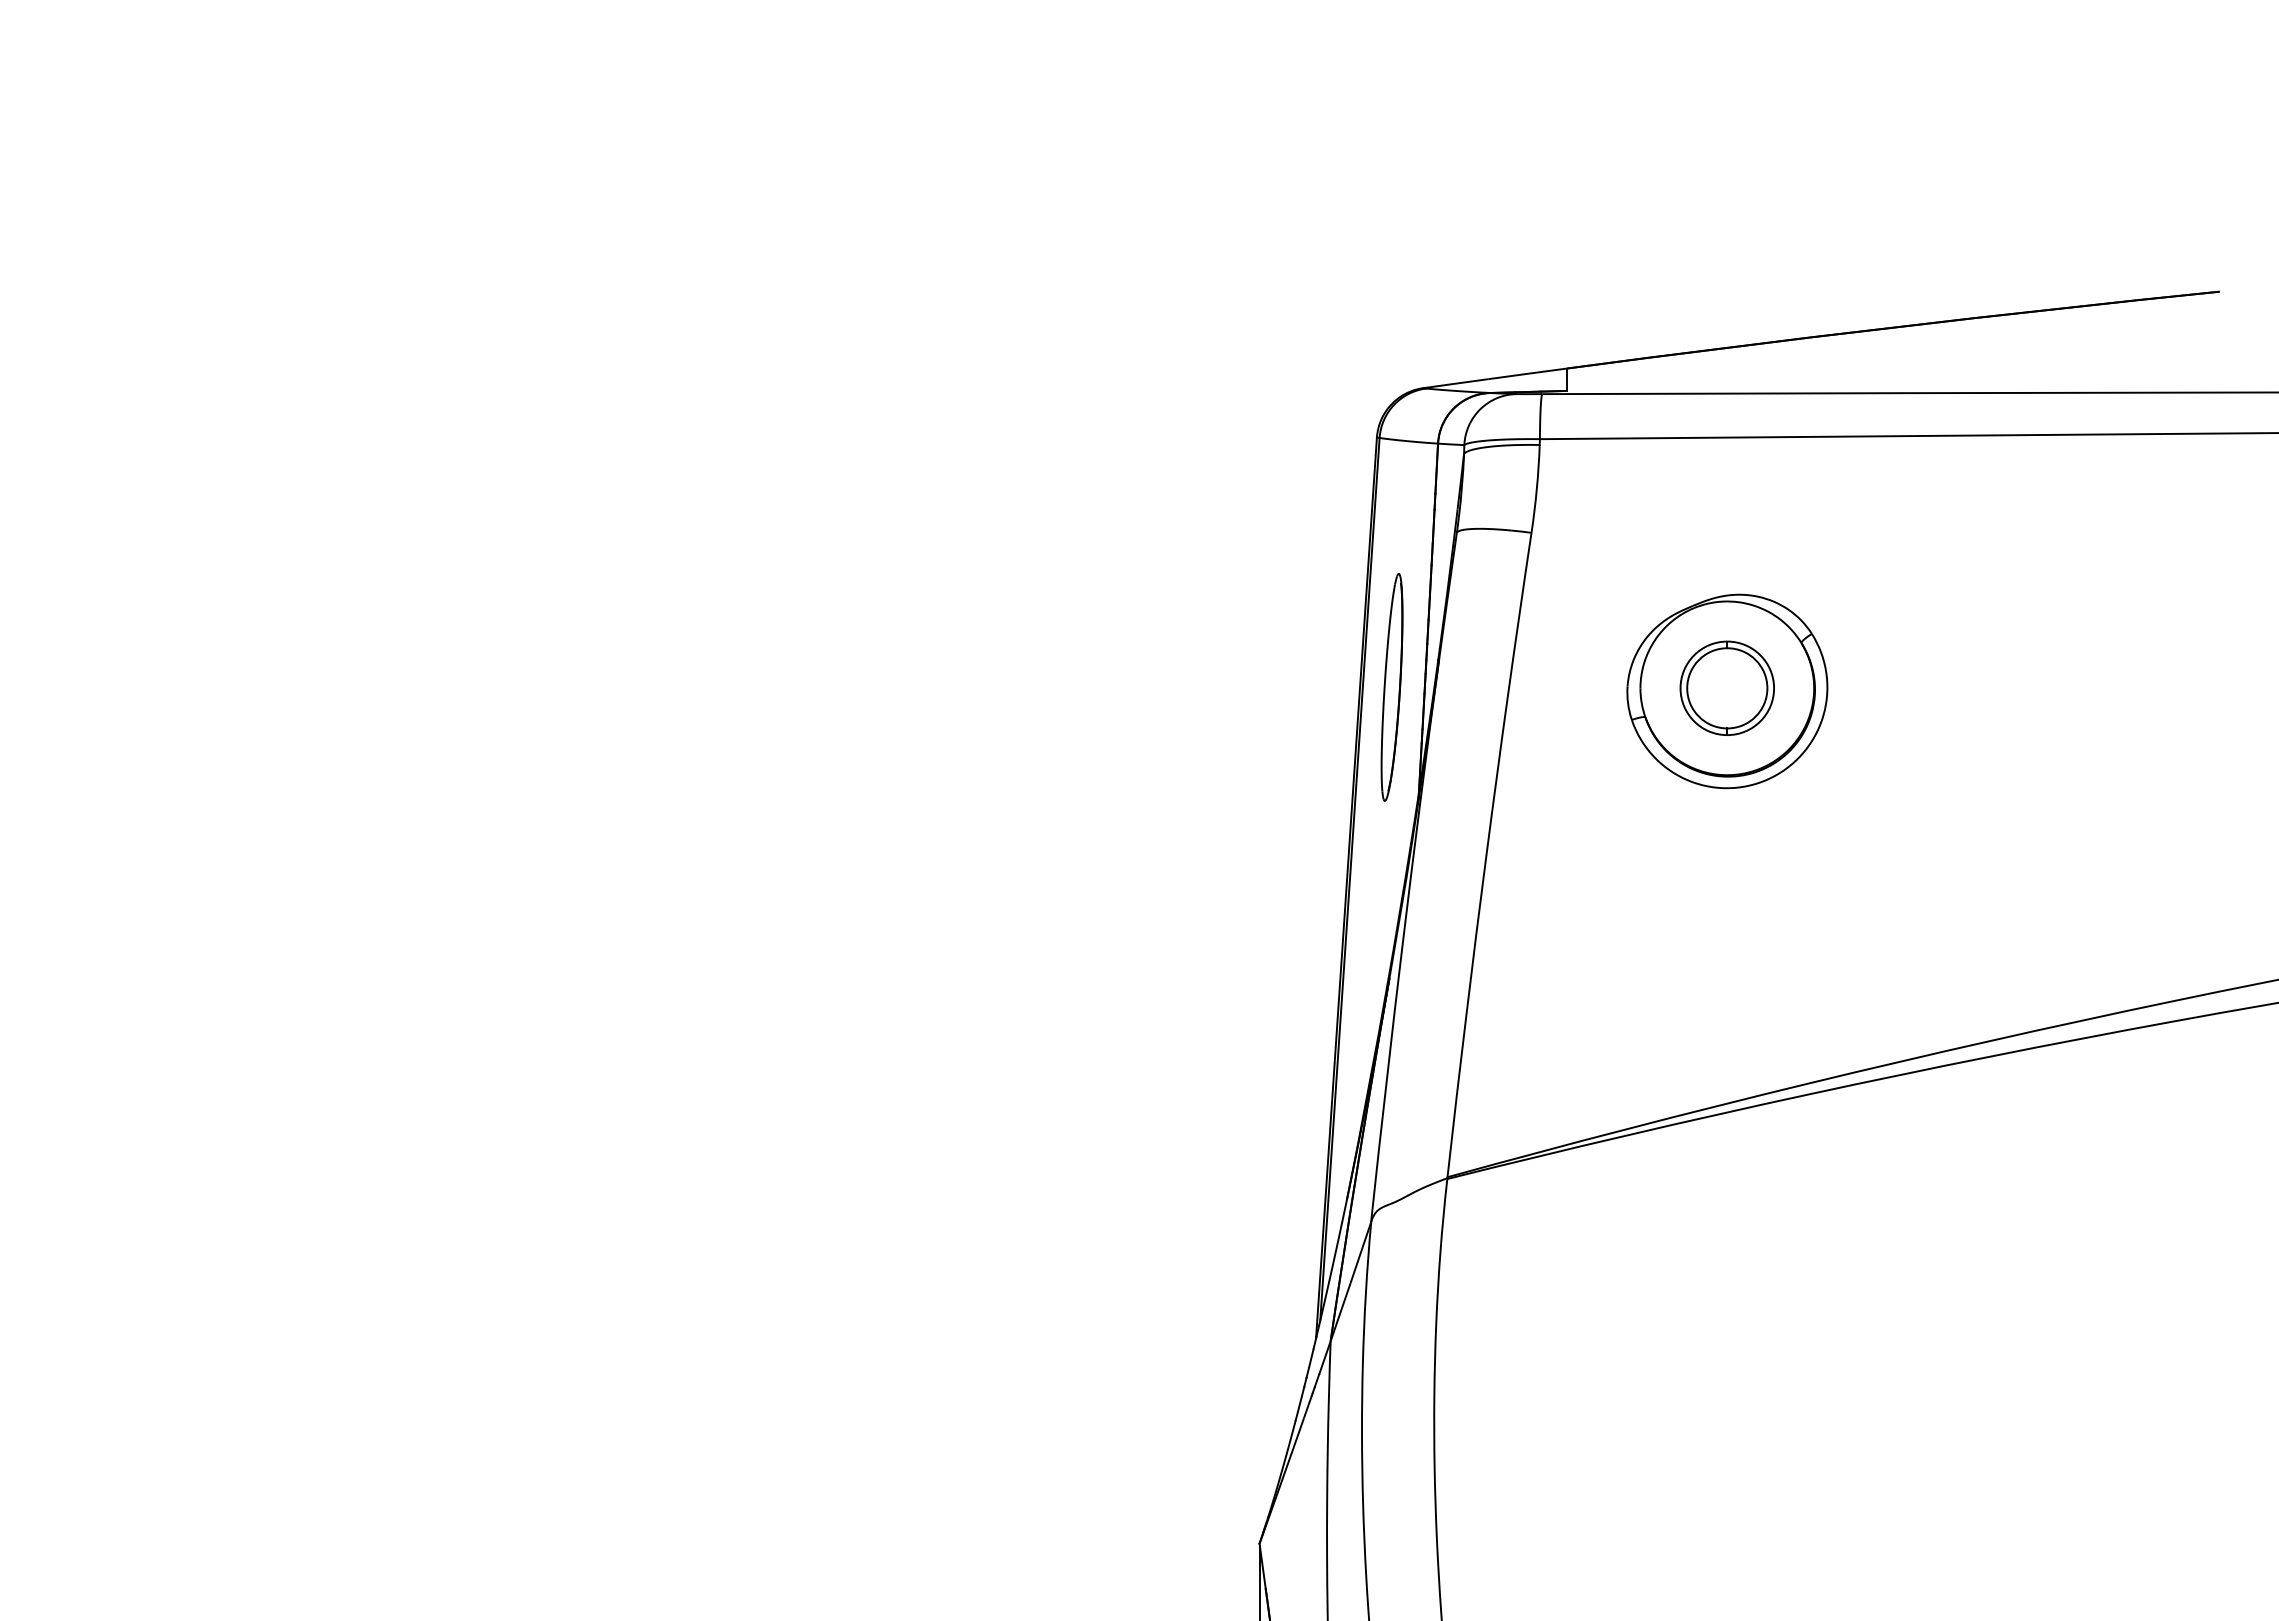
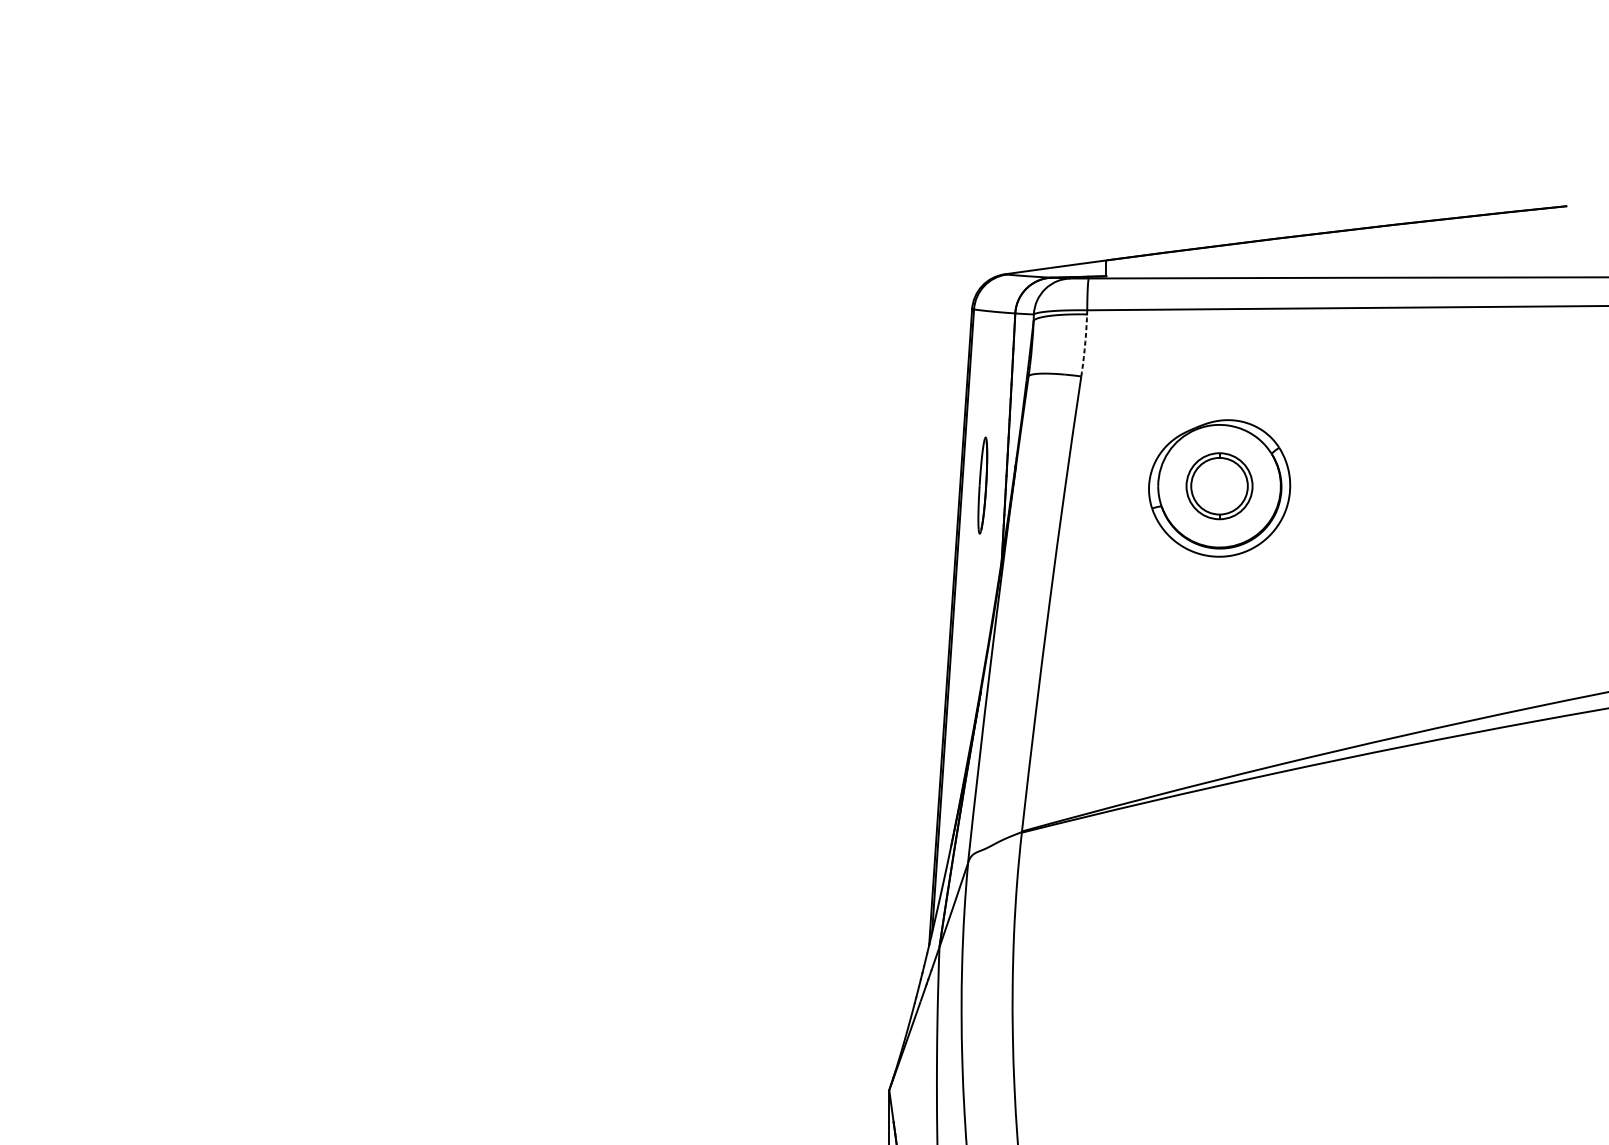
arc: (1536, 489) -> (1084, 345), solid -> dashed
part: (1391, 687) -> (982, 485), size x0.6

